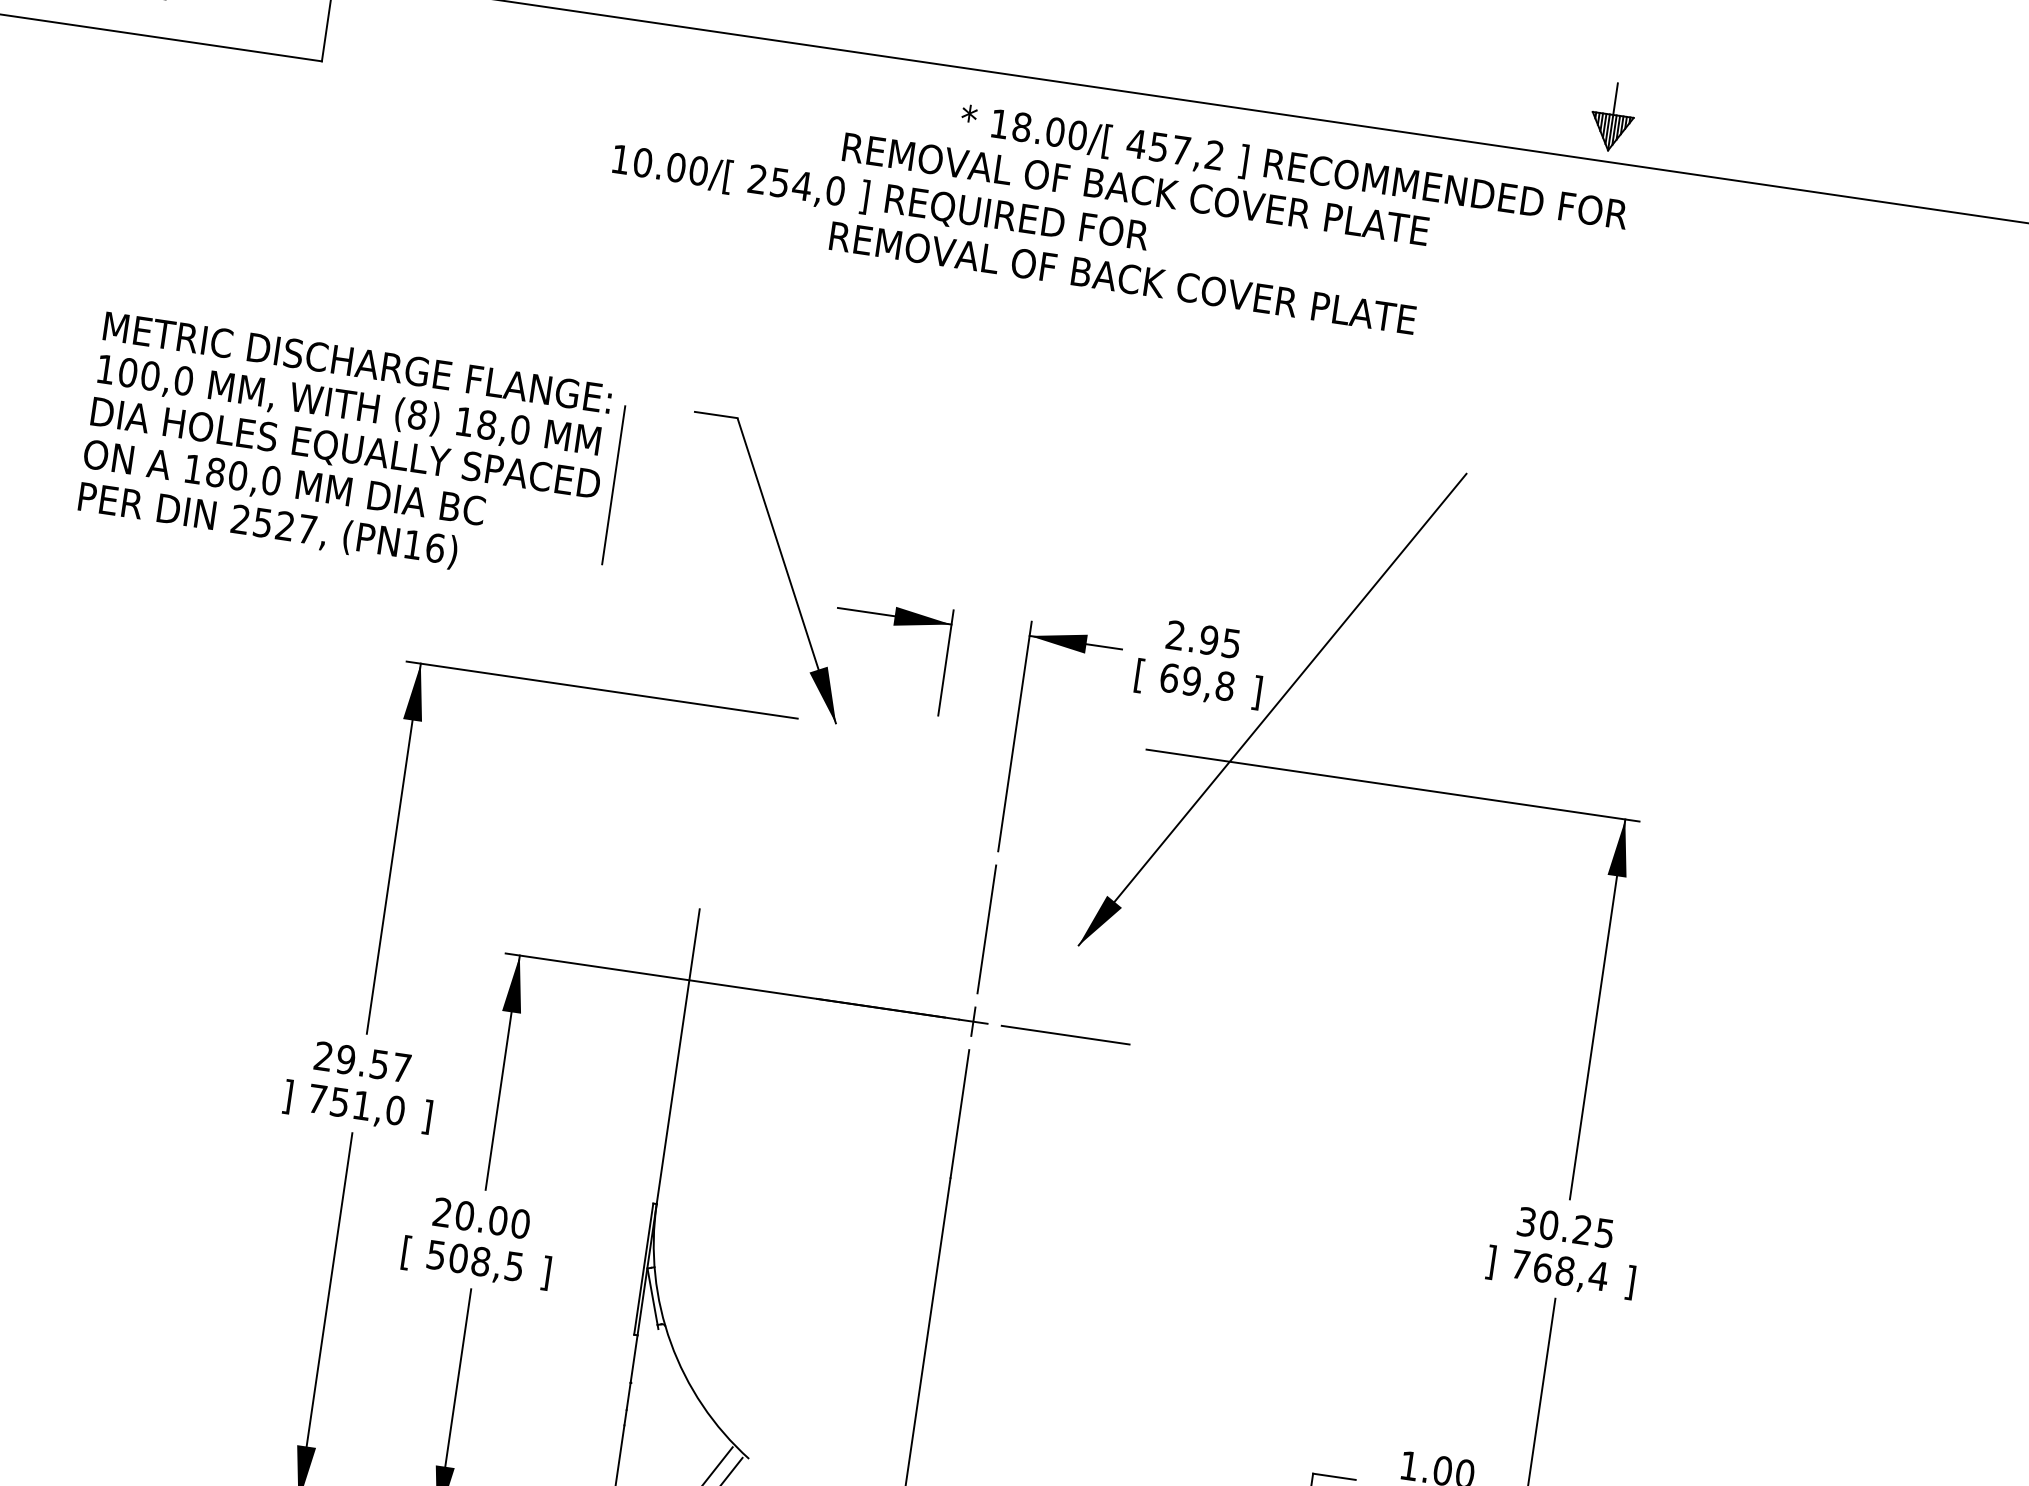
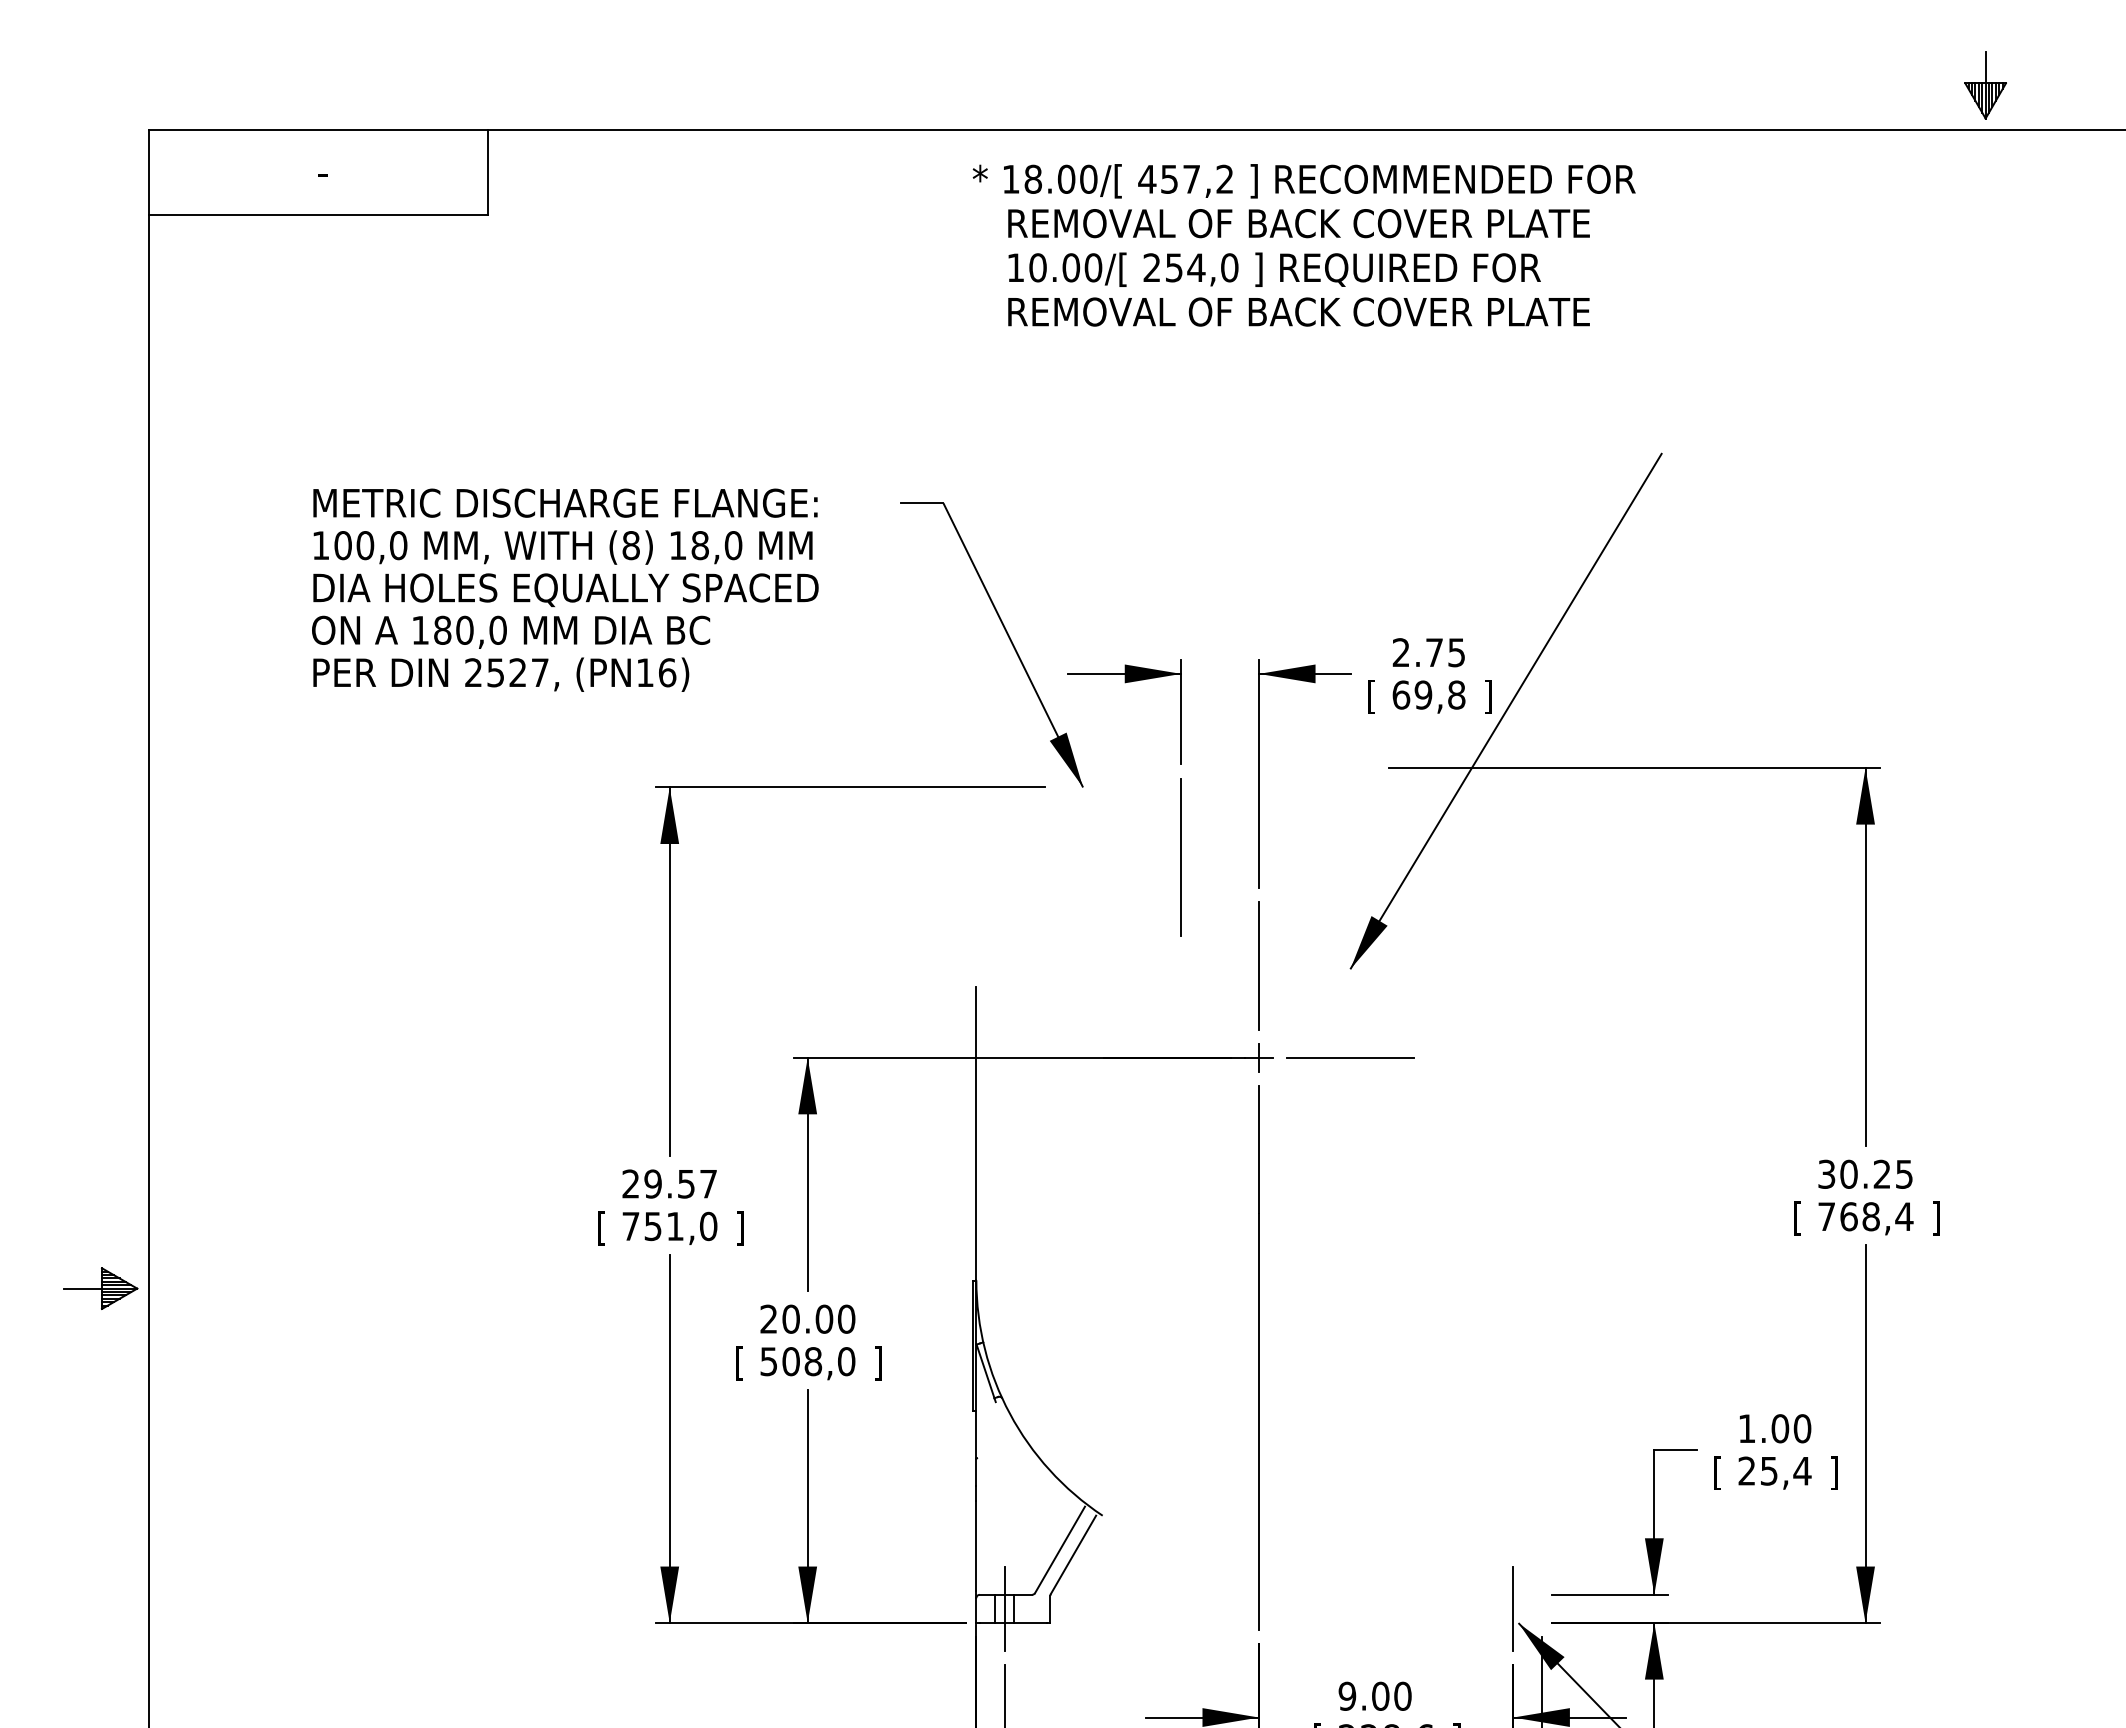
part: (1612, 117) -> (1985, 85), moved
text: (1293, 169) -> (1303, 181), moved
text: (880, 199) -> (1274, 269), moved
line: (612, 485) -> (1180, 857), moved
text: (1209, 640) -> (1434, 652), 2.95 -> 2.75
text: (287, 1096) -> (601, 1228), ] -> [
text: (1490, 1262) -> (1797, 1218), ] -> [
text: (514, 1266) -> (846, 1361), 508,5 -> 508,0

